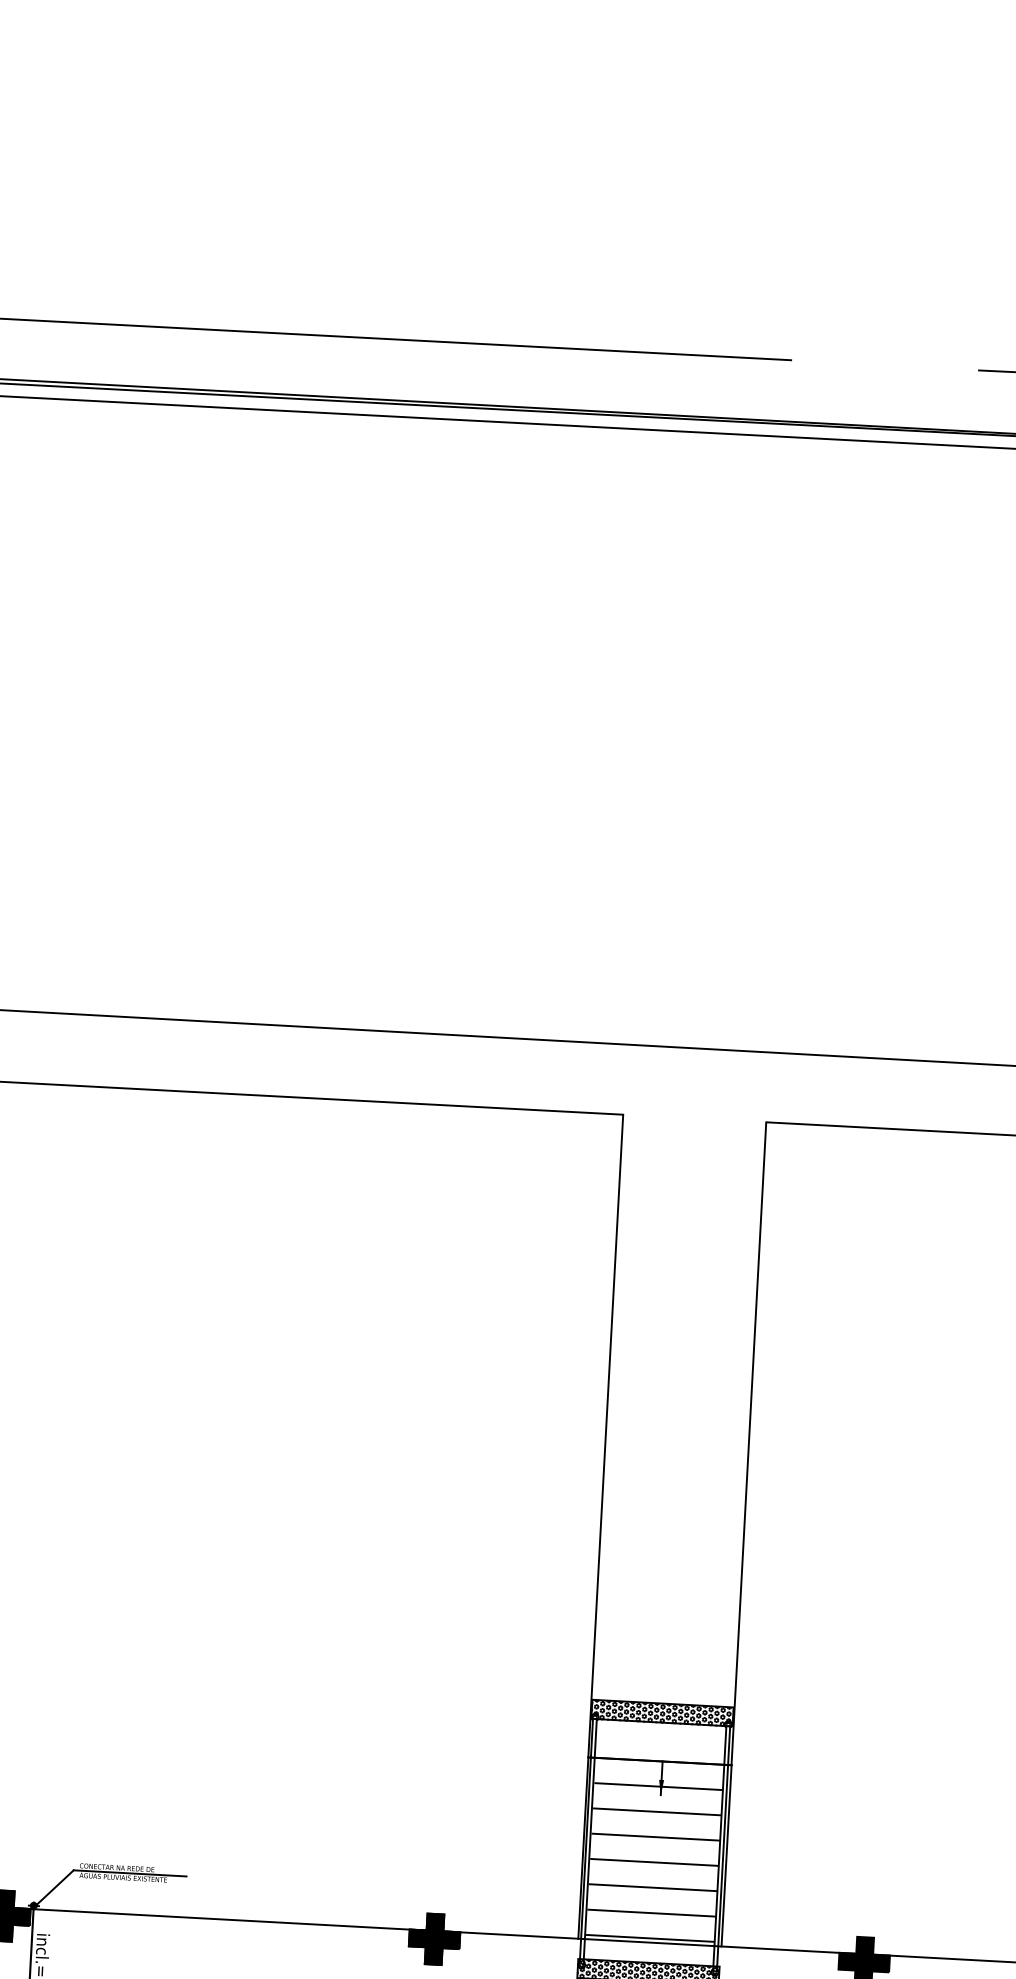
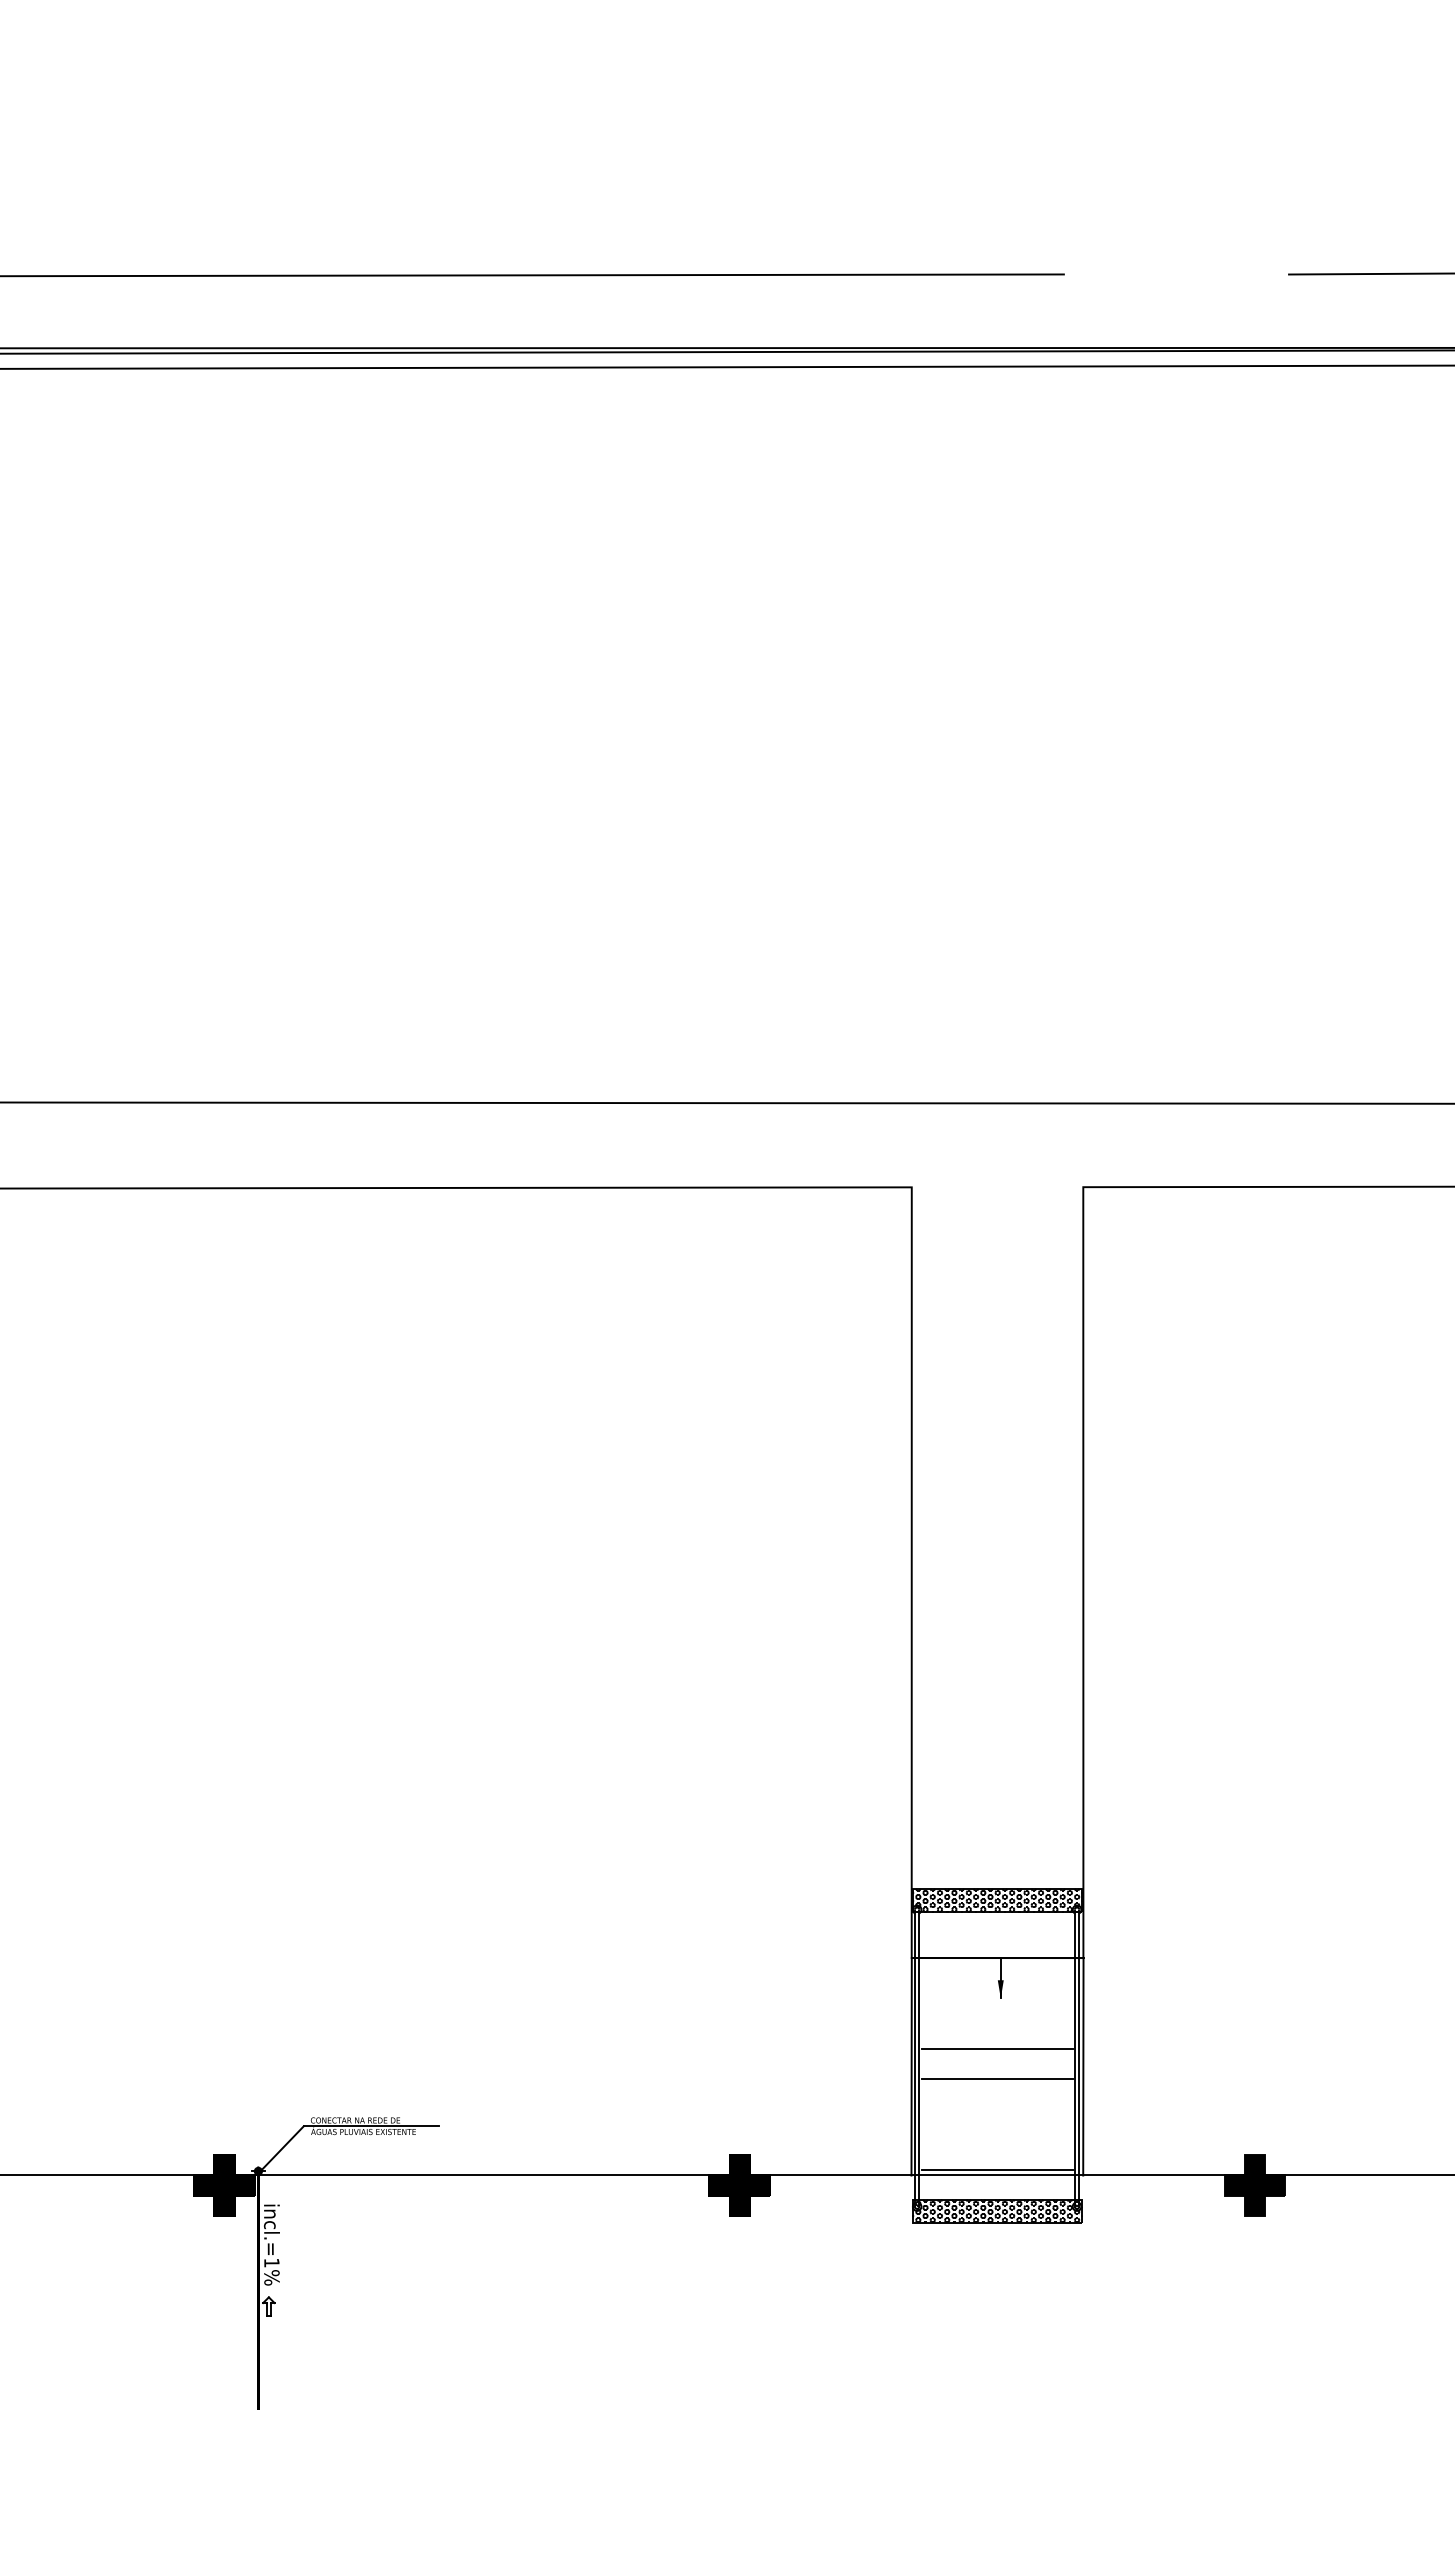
line: (658, 1786) -> (997, 1988), removed
line: (657, 1811) -> (997, 2018), removed
line: (653, 1887) -> (997, 2109), removed
line: (651, 1913) -> (997, 2140), removed

